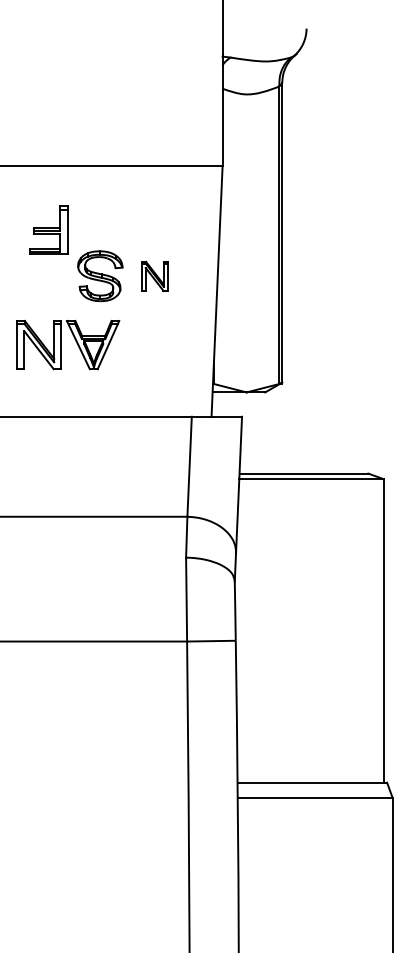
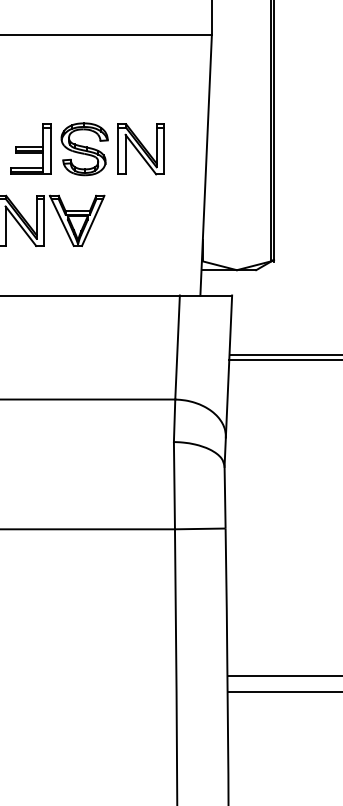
part: (48, 229) -> (30, 148), moved
part: (154, 276) -> (141, 149), size x1.67

